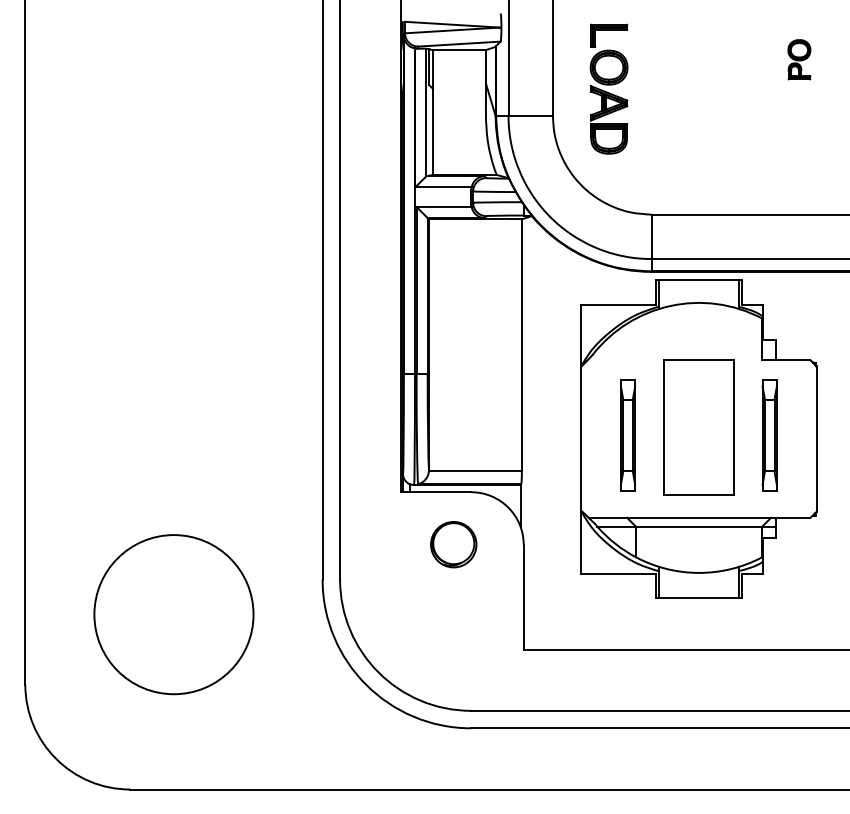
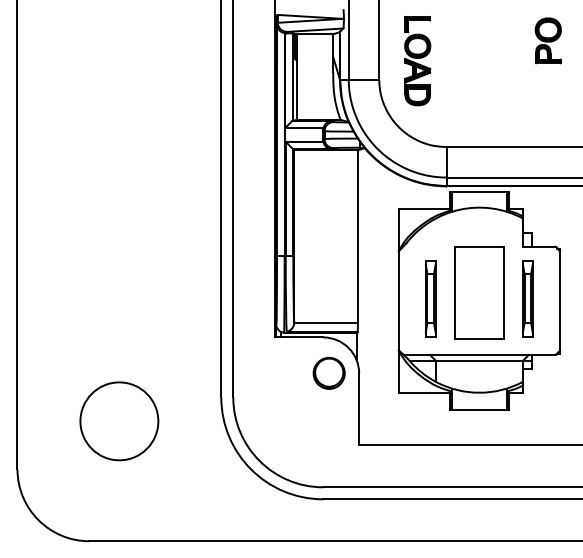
part: (798, 59) -> (547, 40), size x1.67
part: (452, 543) -> (328, 372), moved
circle: (174, 614) -> (119, 421), size x0.71

